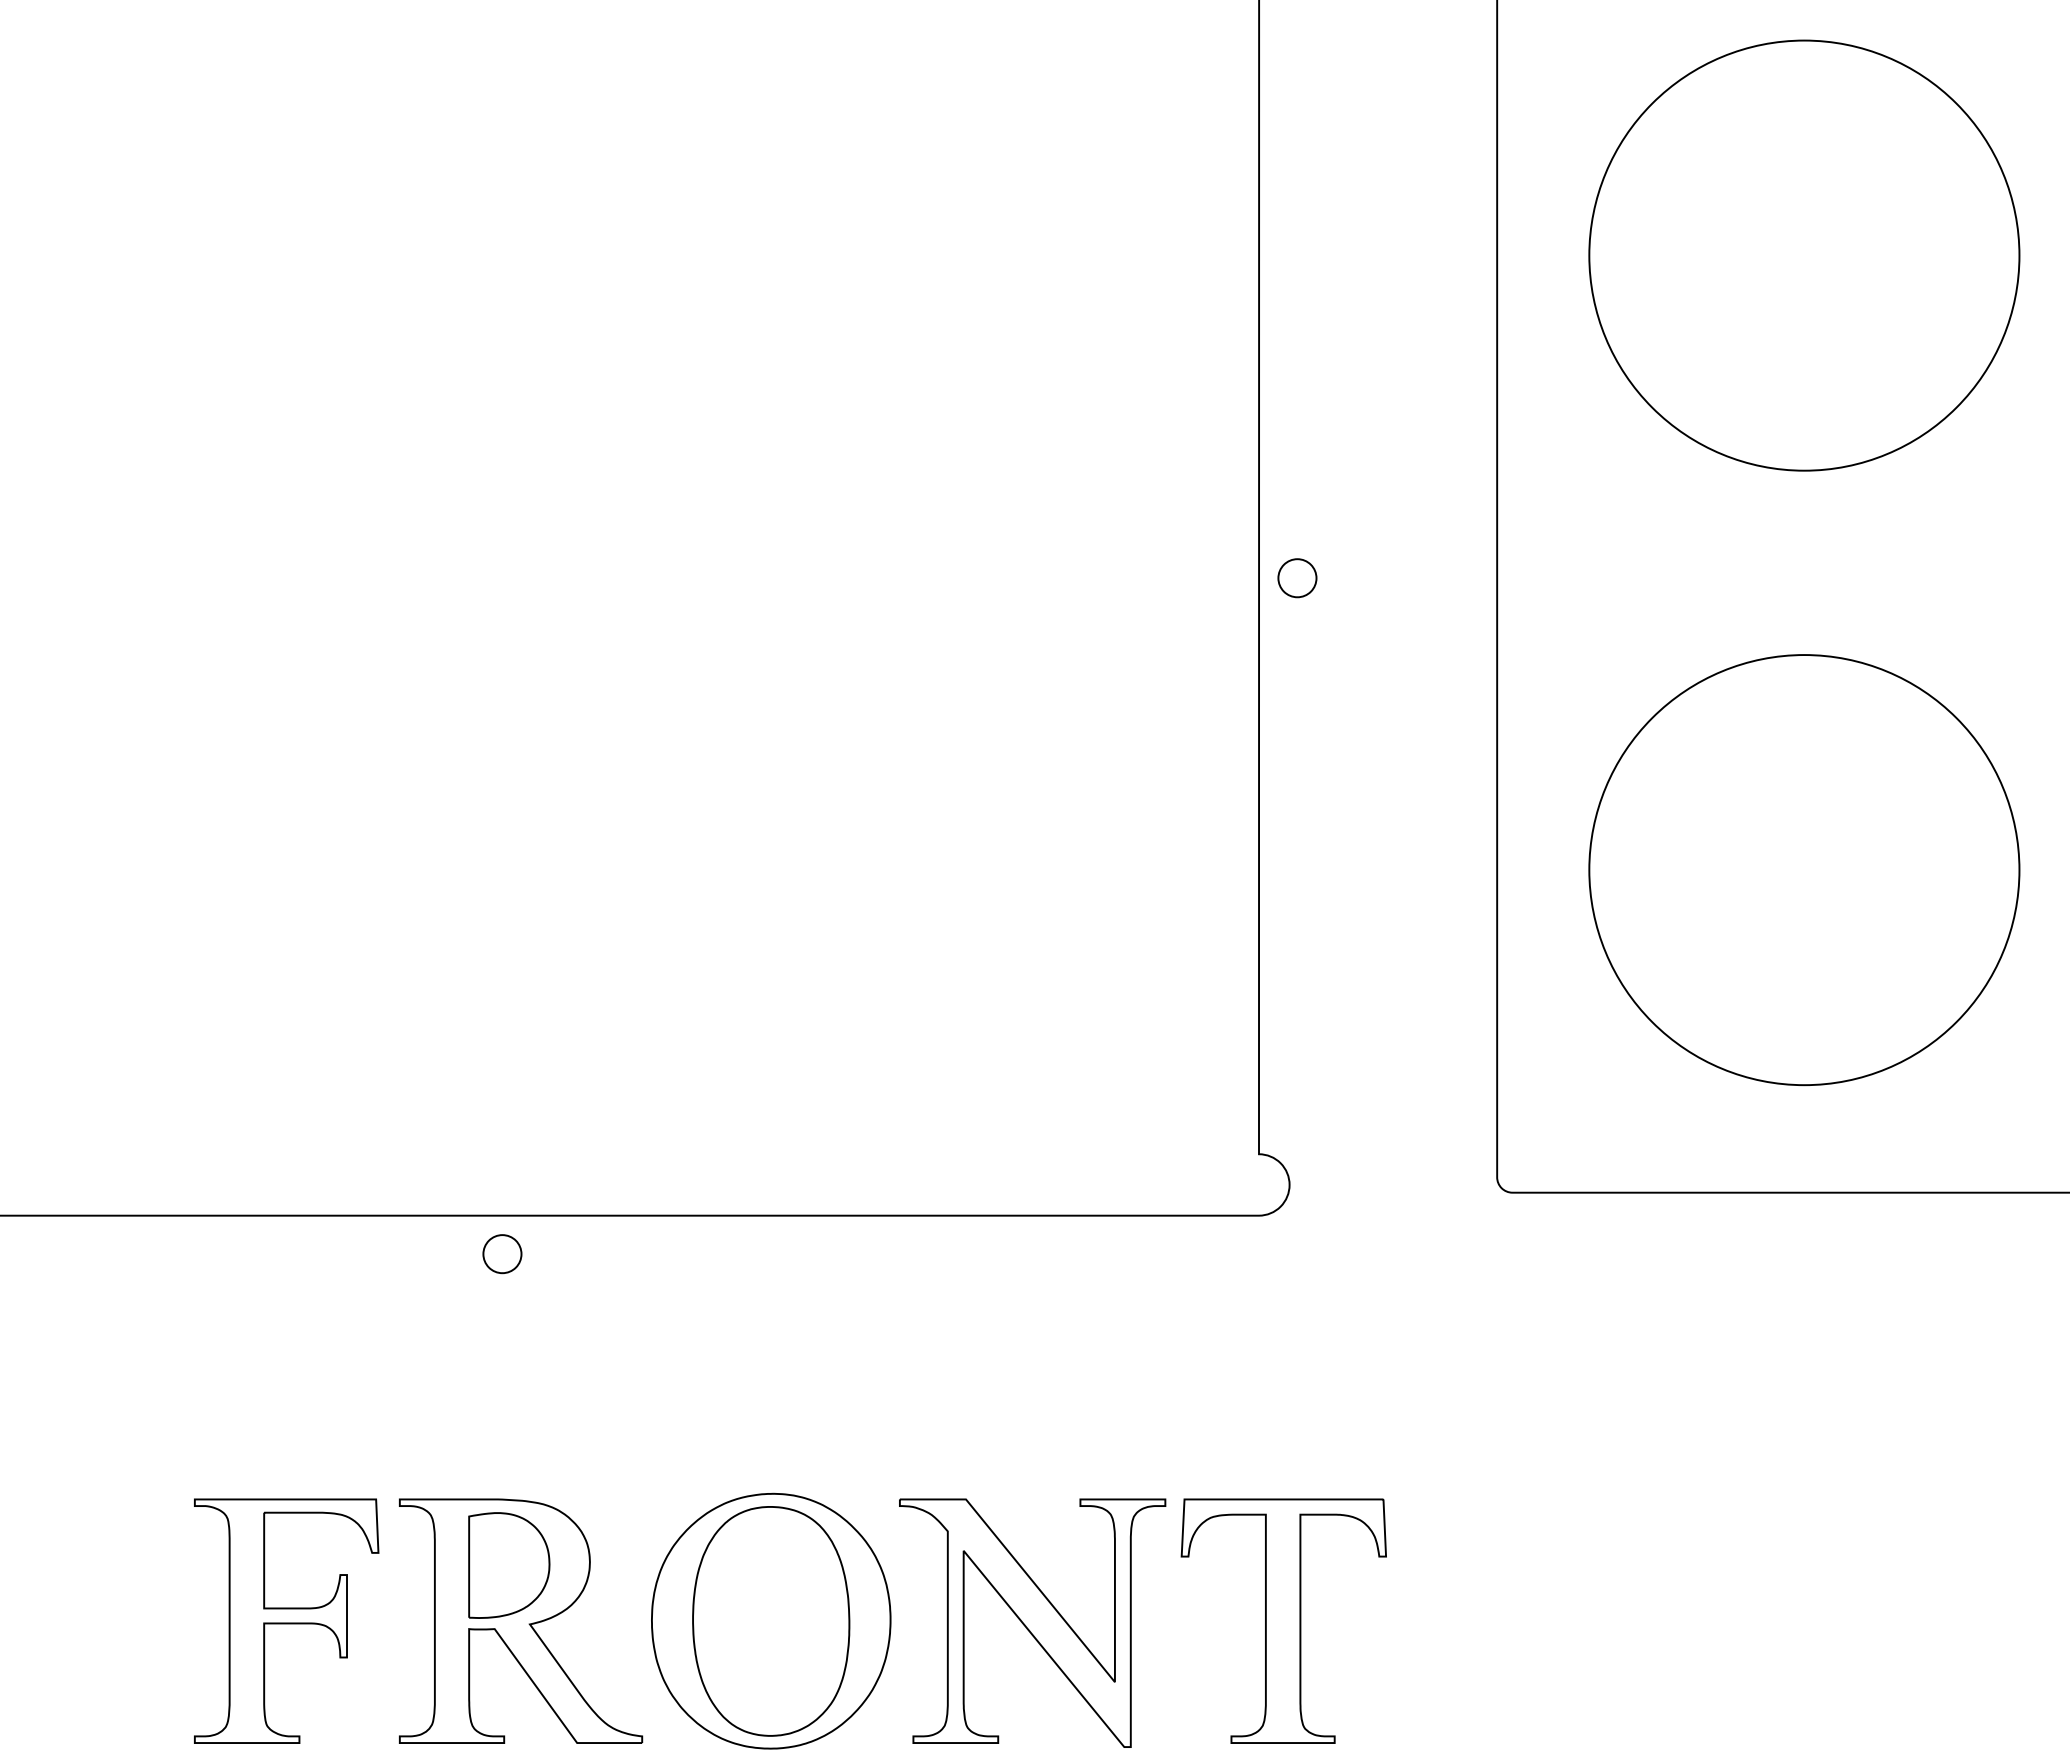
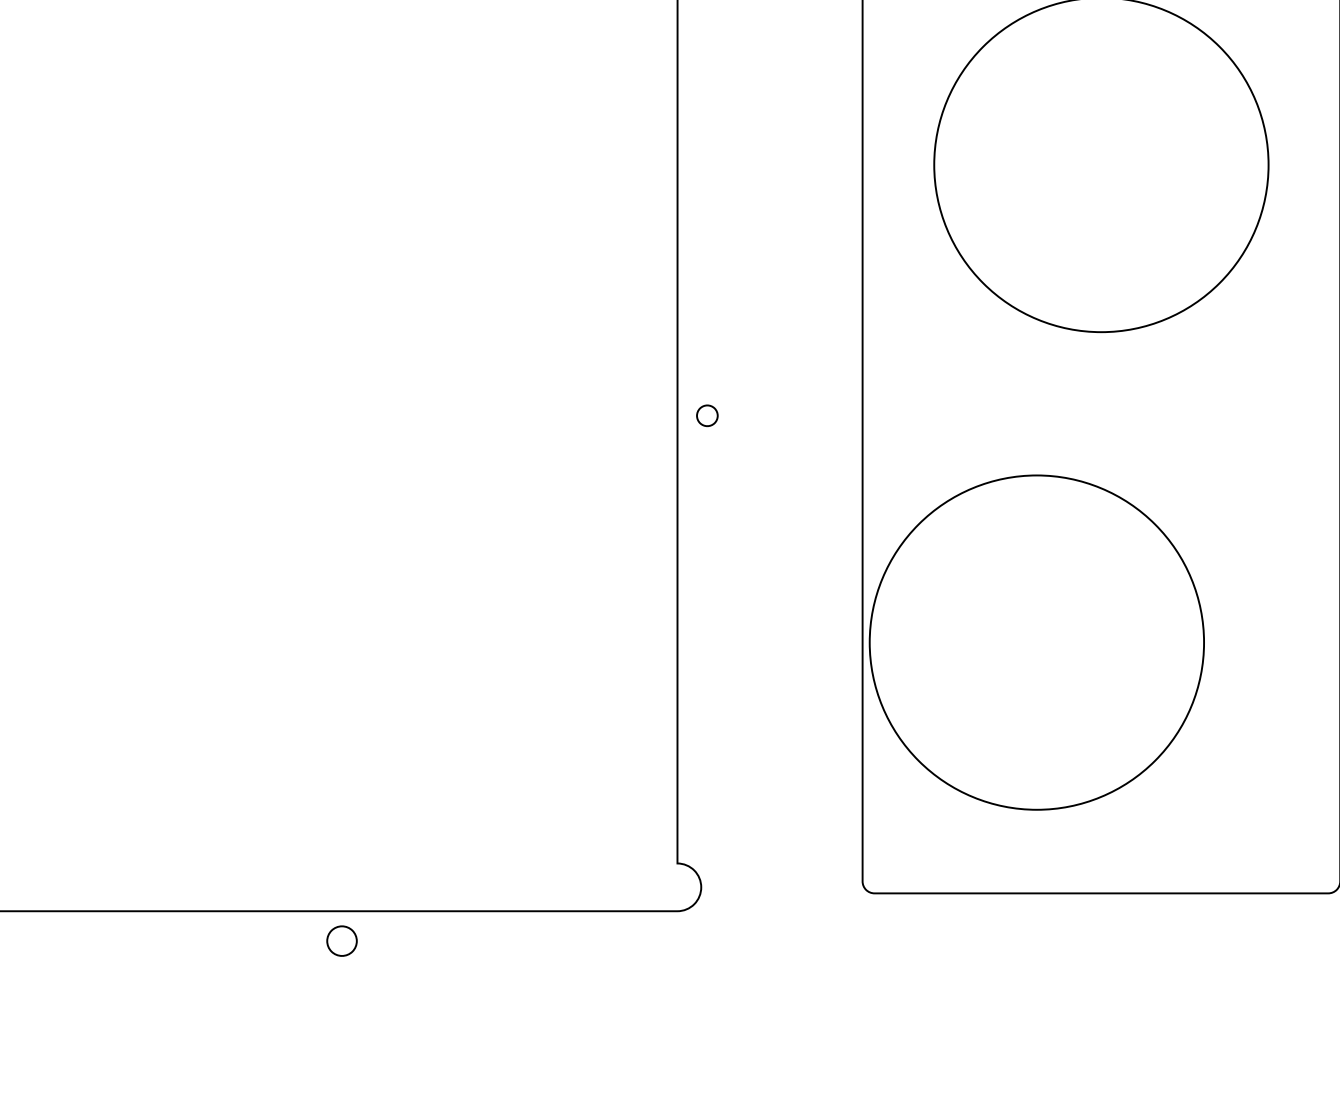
part: (1297, 578) -> (707, 415), size x0.7
part: (1804, 870) -> (1036, 642), moved
part: (502, 1254) -> (342, 941), moved

